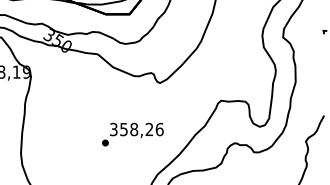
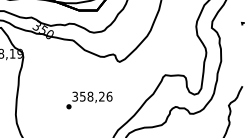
text: (132, 134) -> (89, 100), moved

